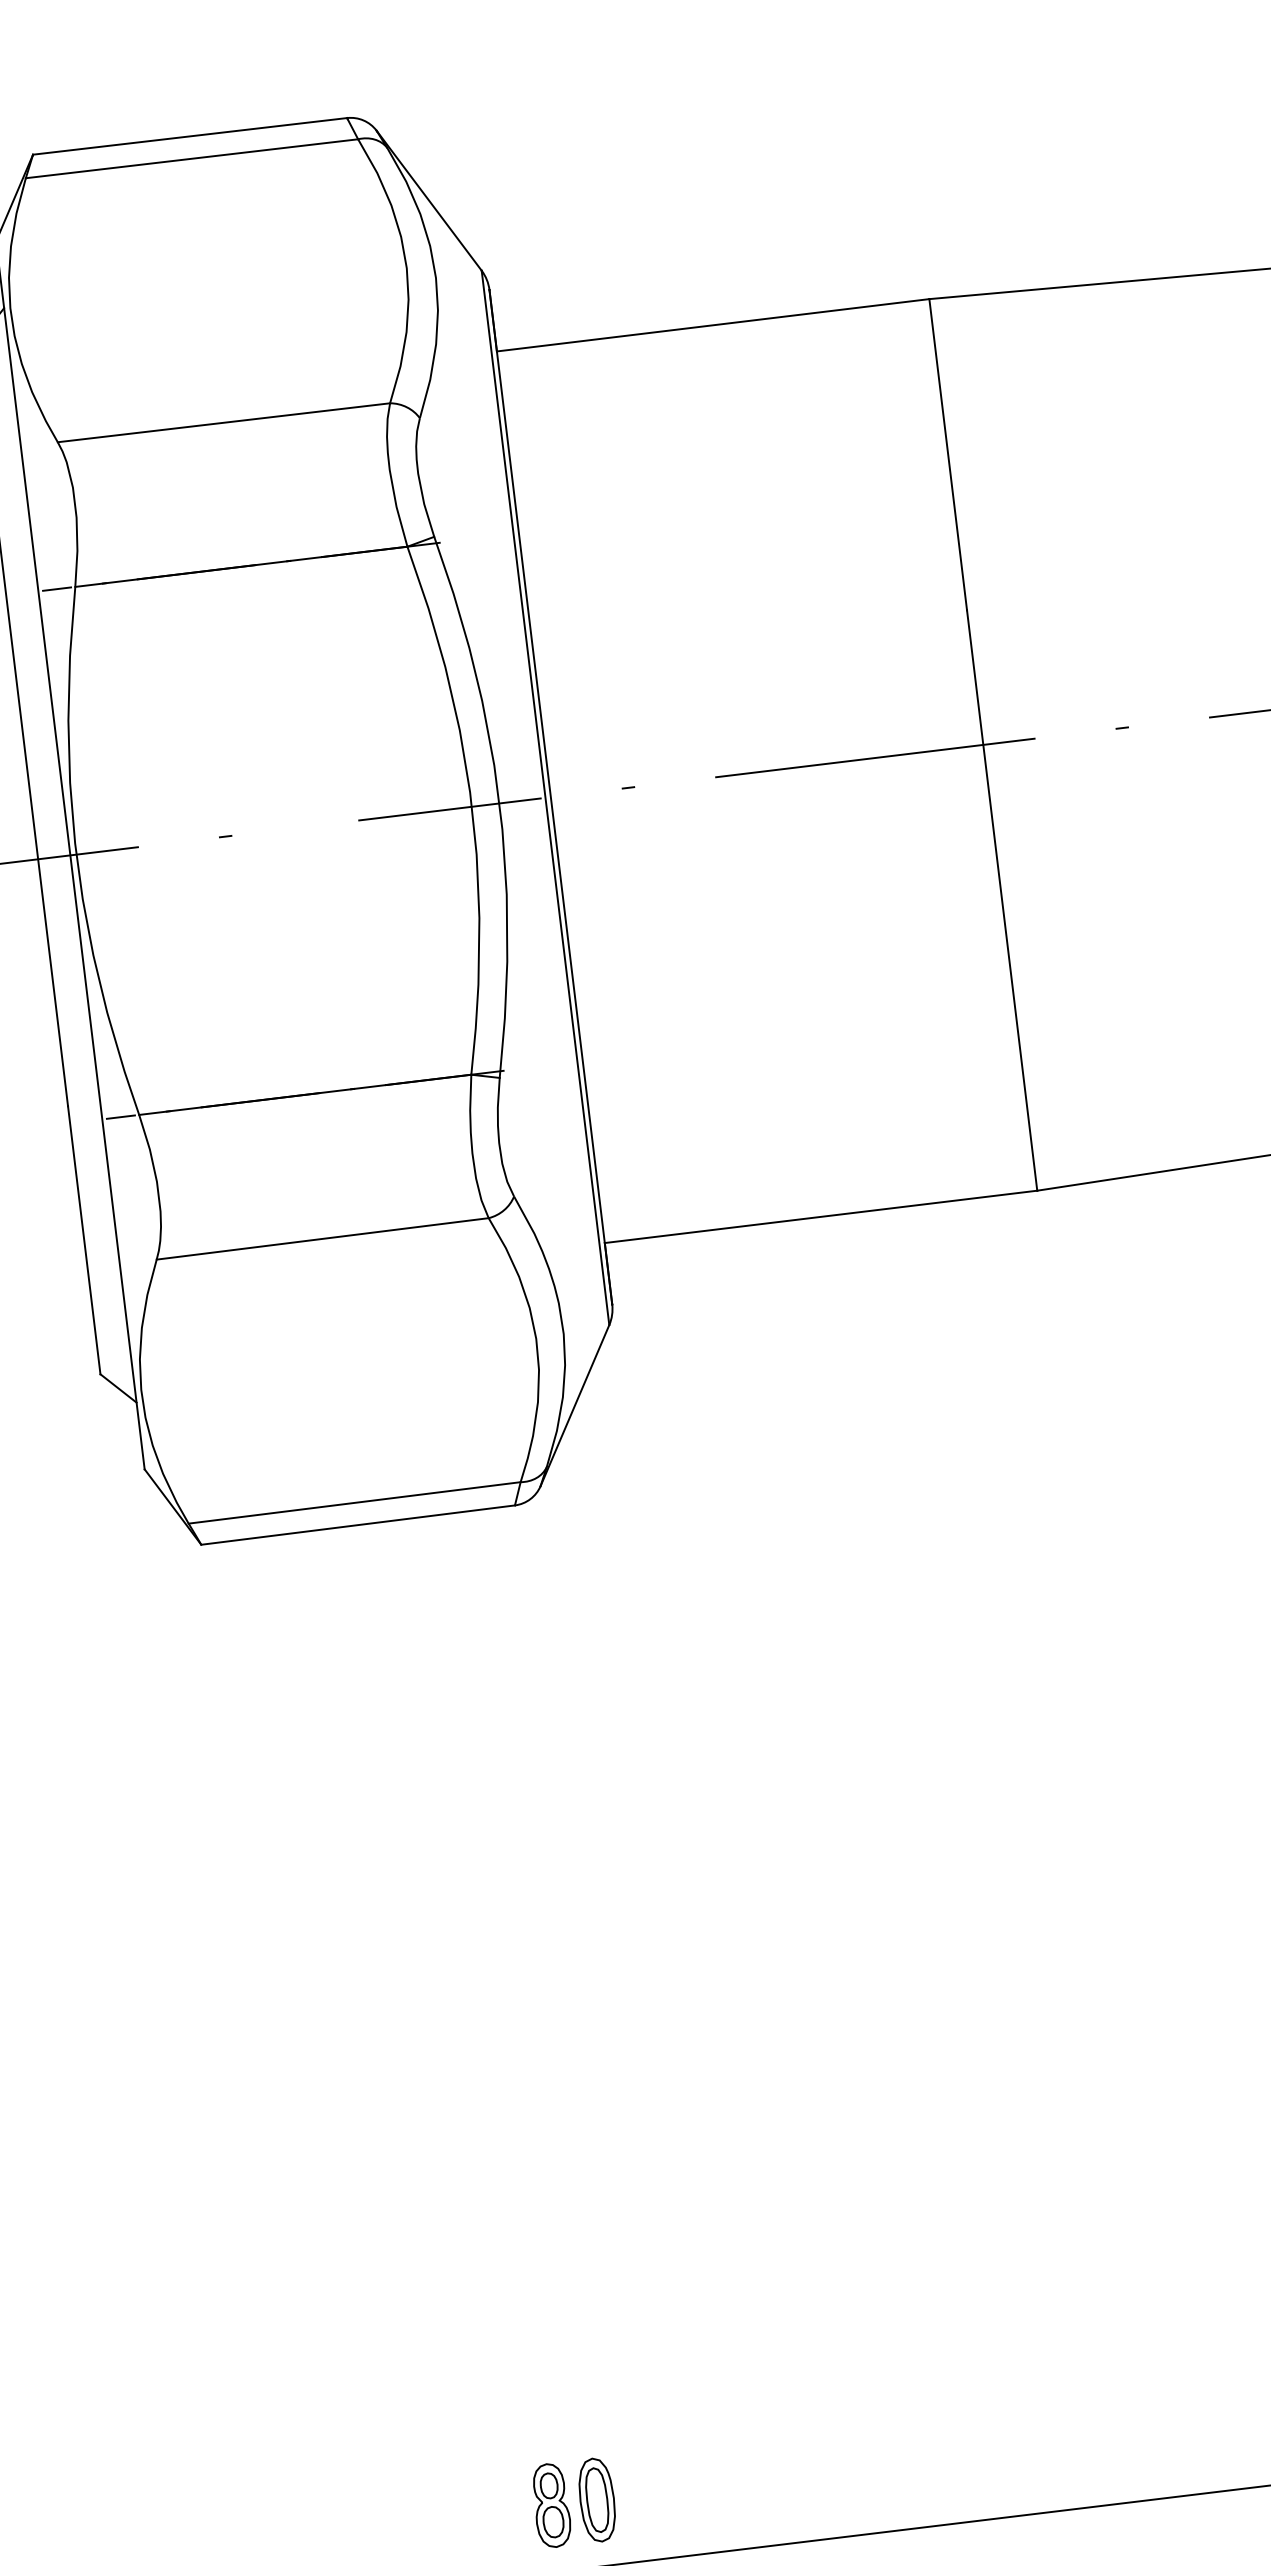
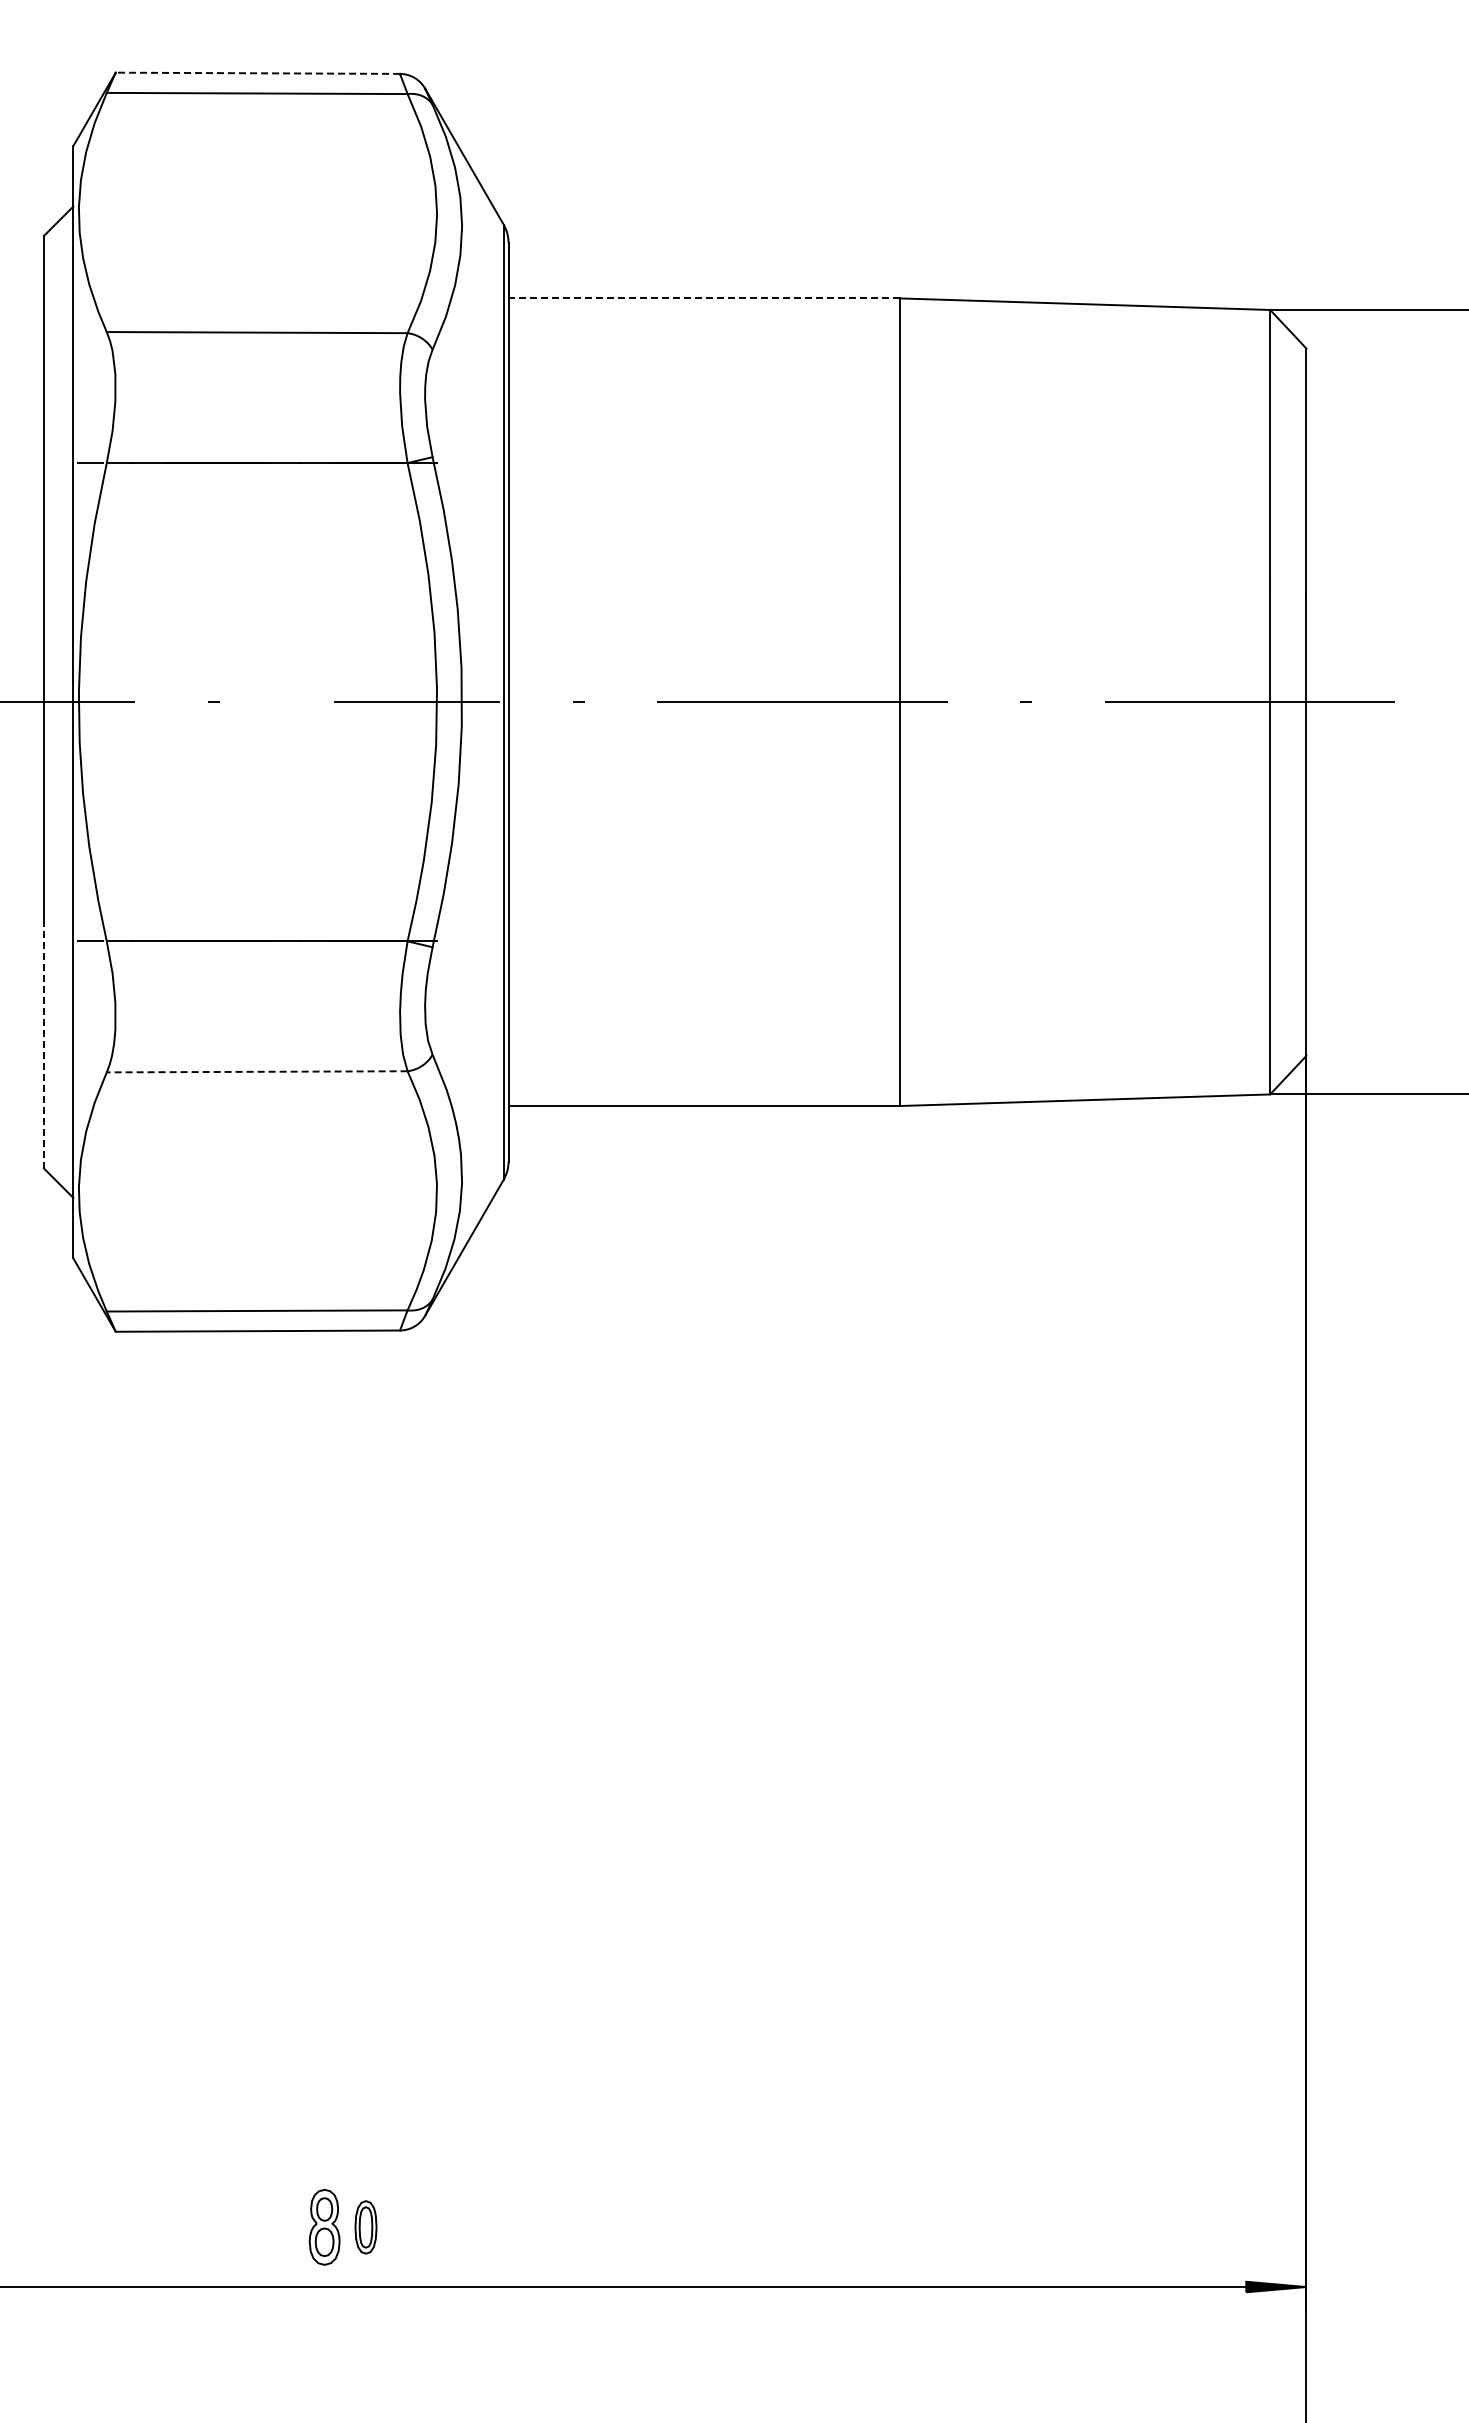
line: (189, 136) -> (257, 73), solid -> dashed
line: (713, 325) -> (704, 298), solid -> dashed
line: (321, 1238) -> (256, 1071), solid -> dashed
line: (84, 1239) -> (44, 1046), solid -> dashed
part: (596, 2500) -> (365, 2227), size x0.7

